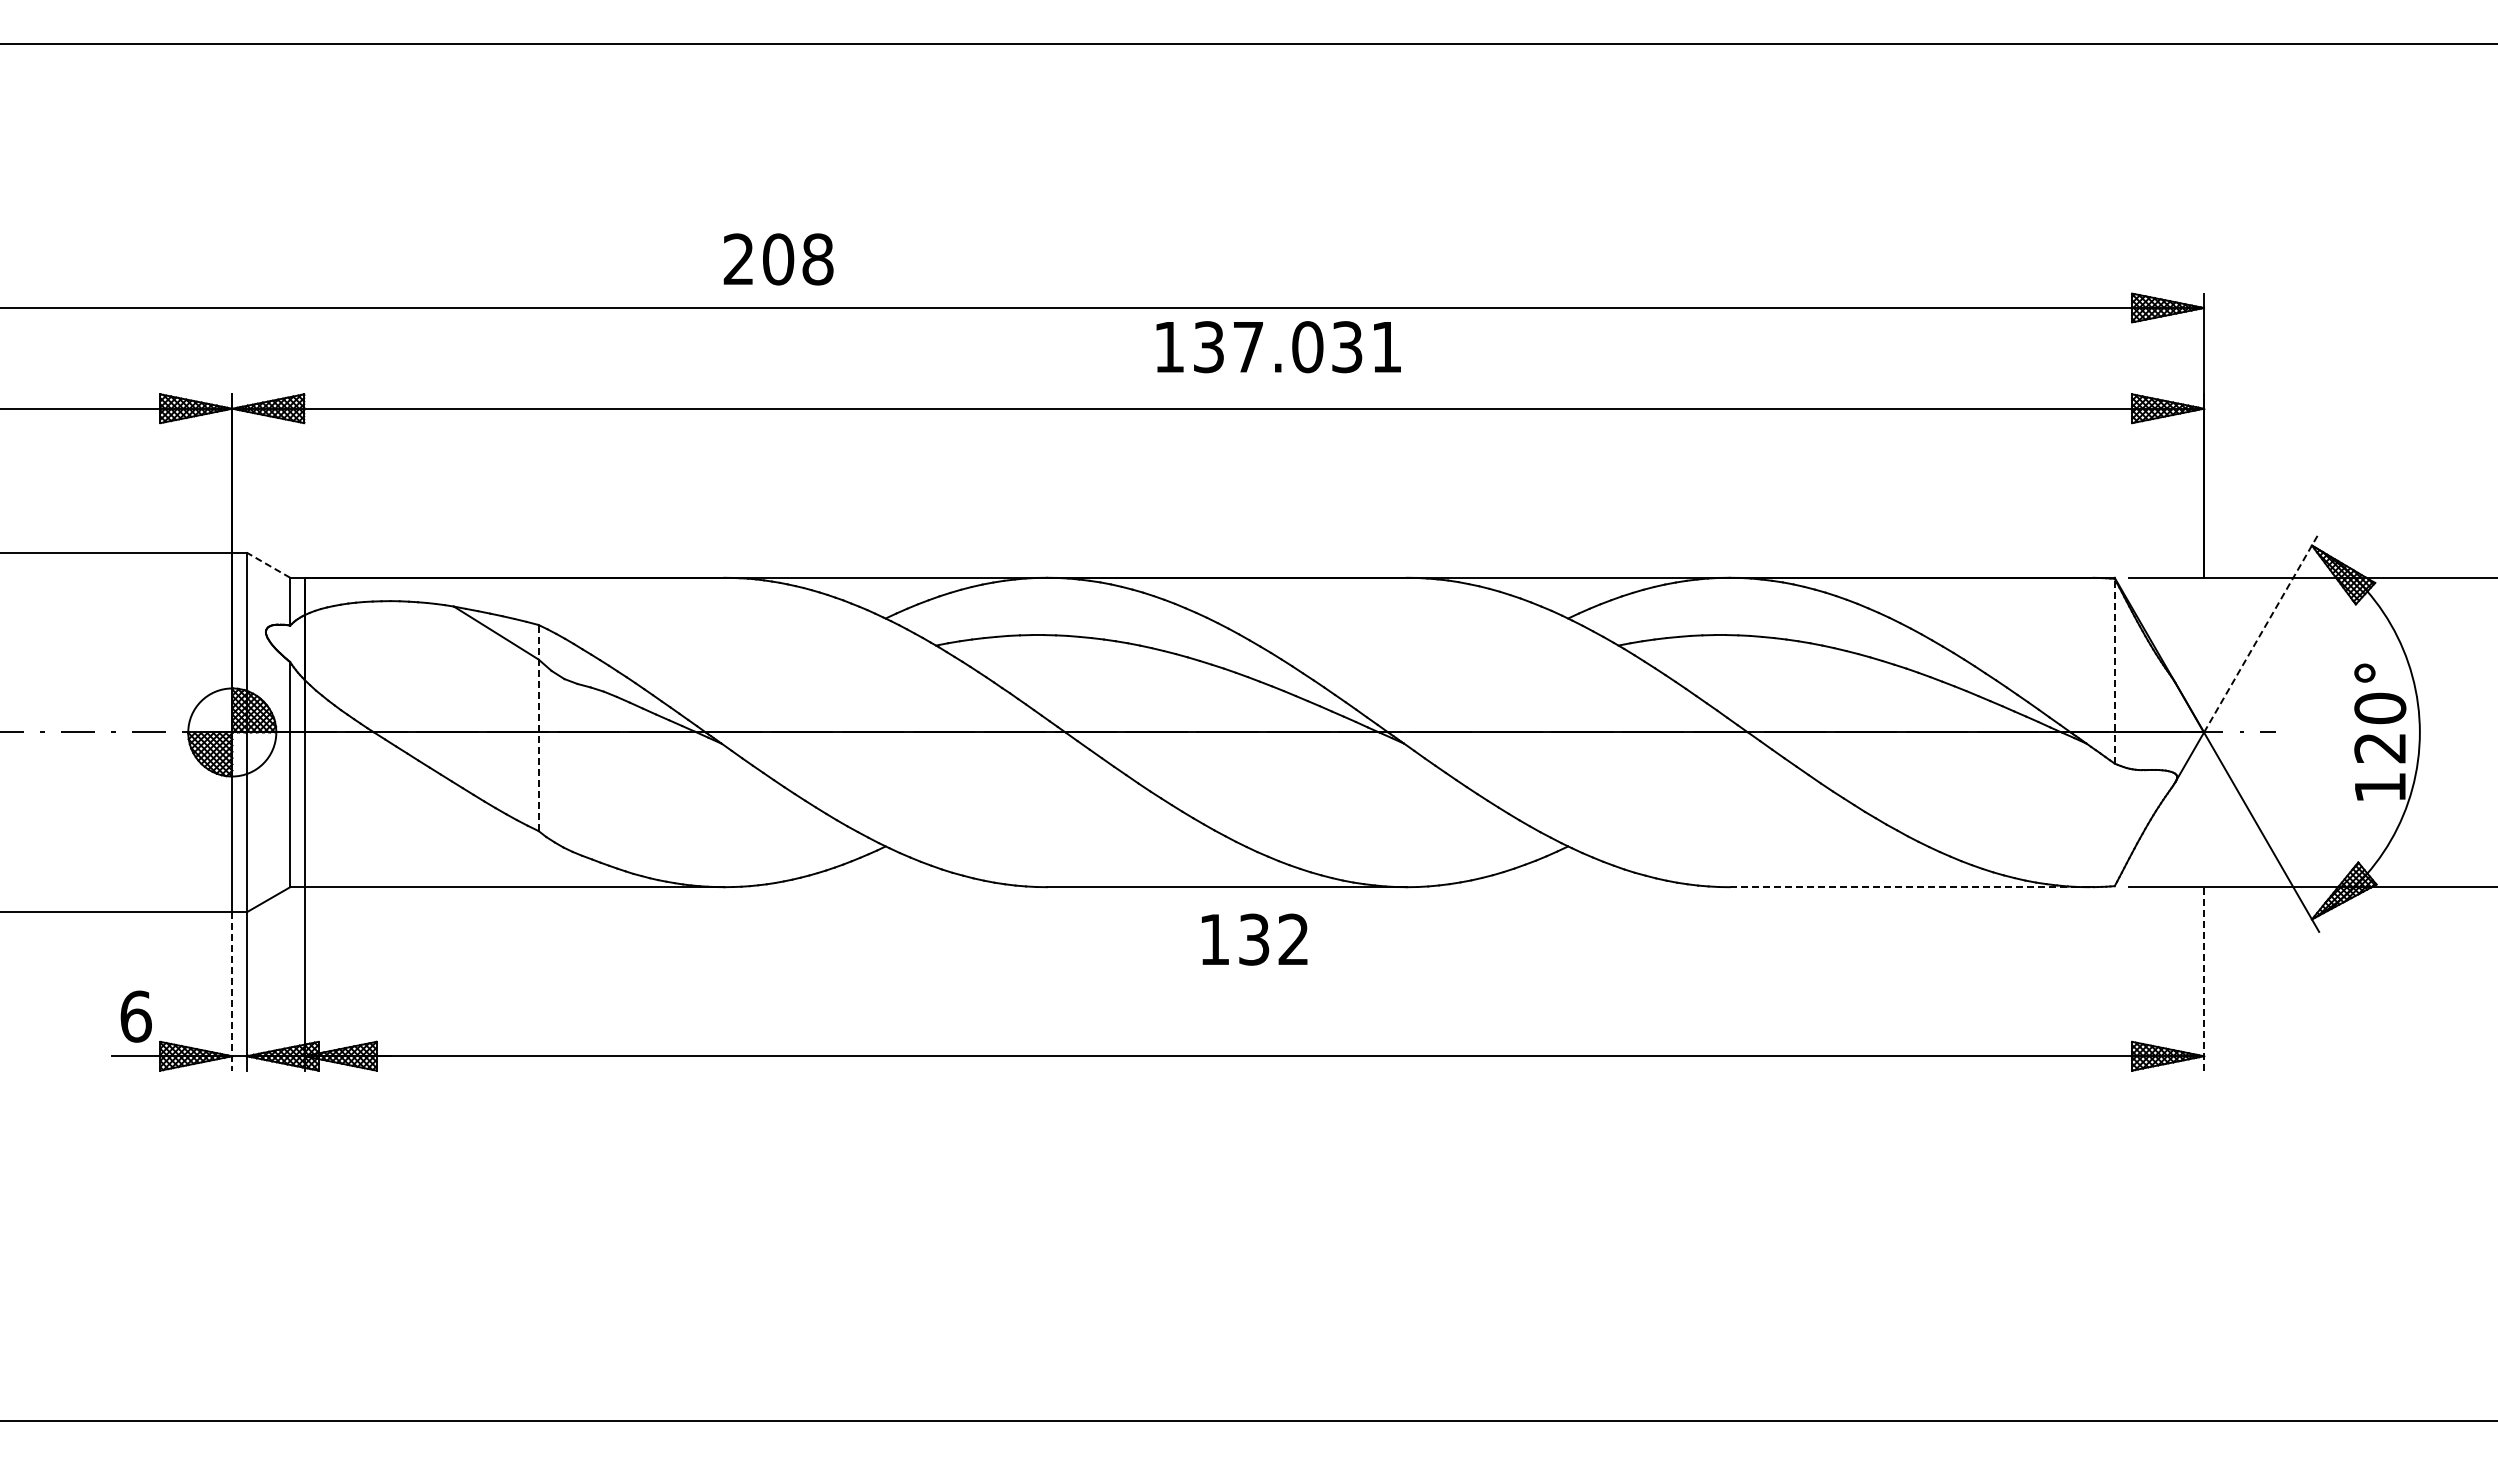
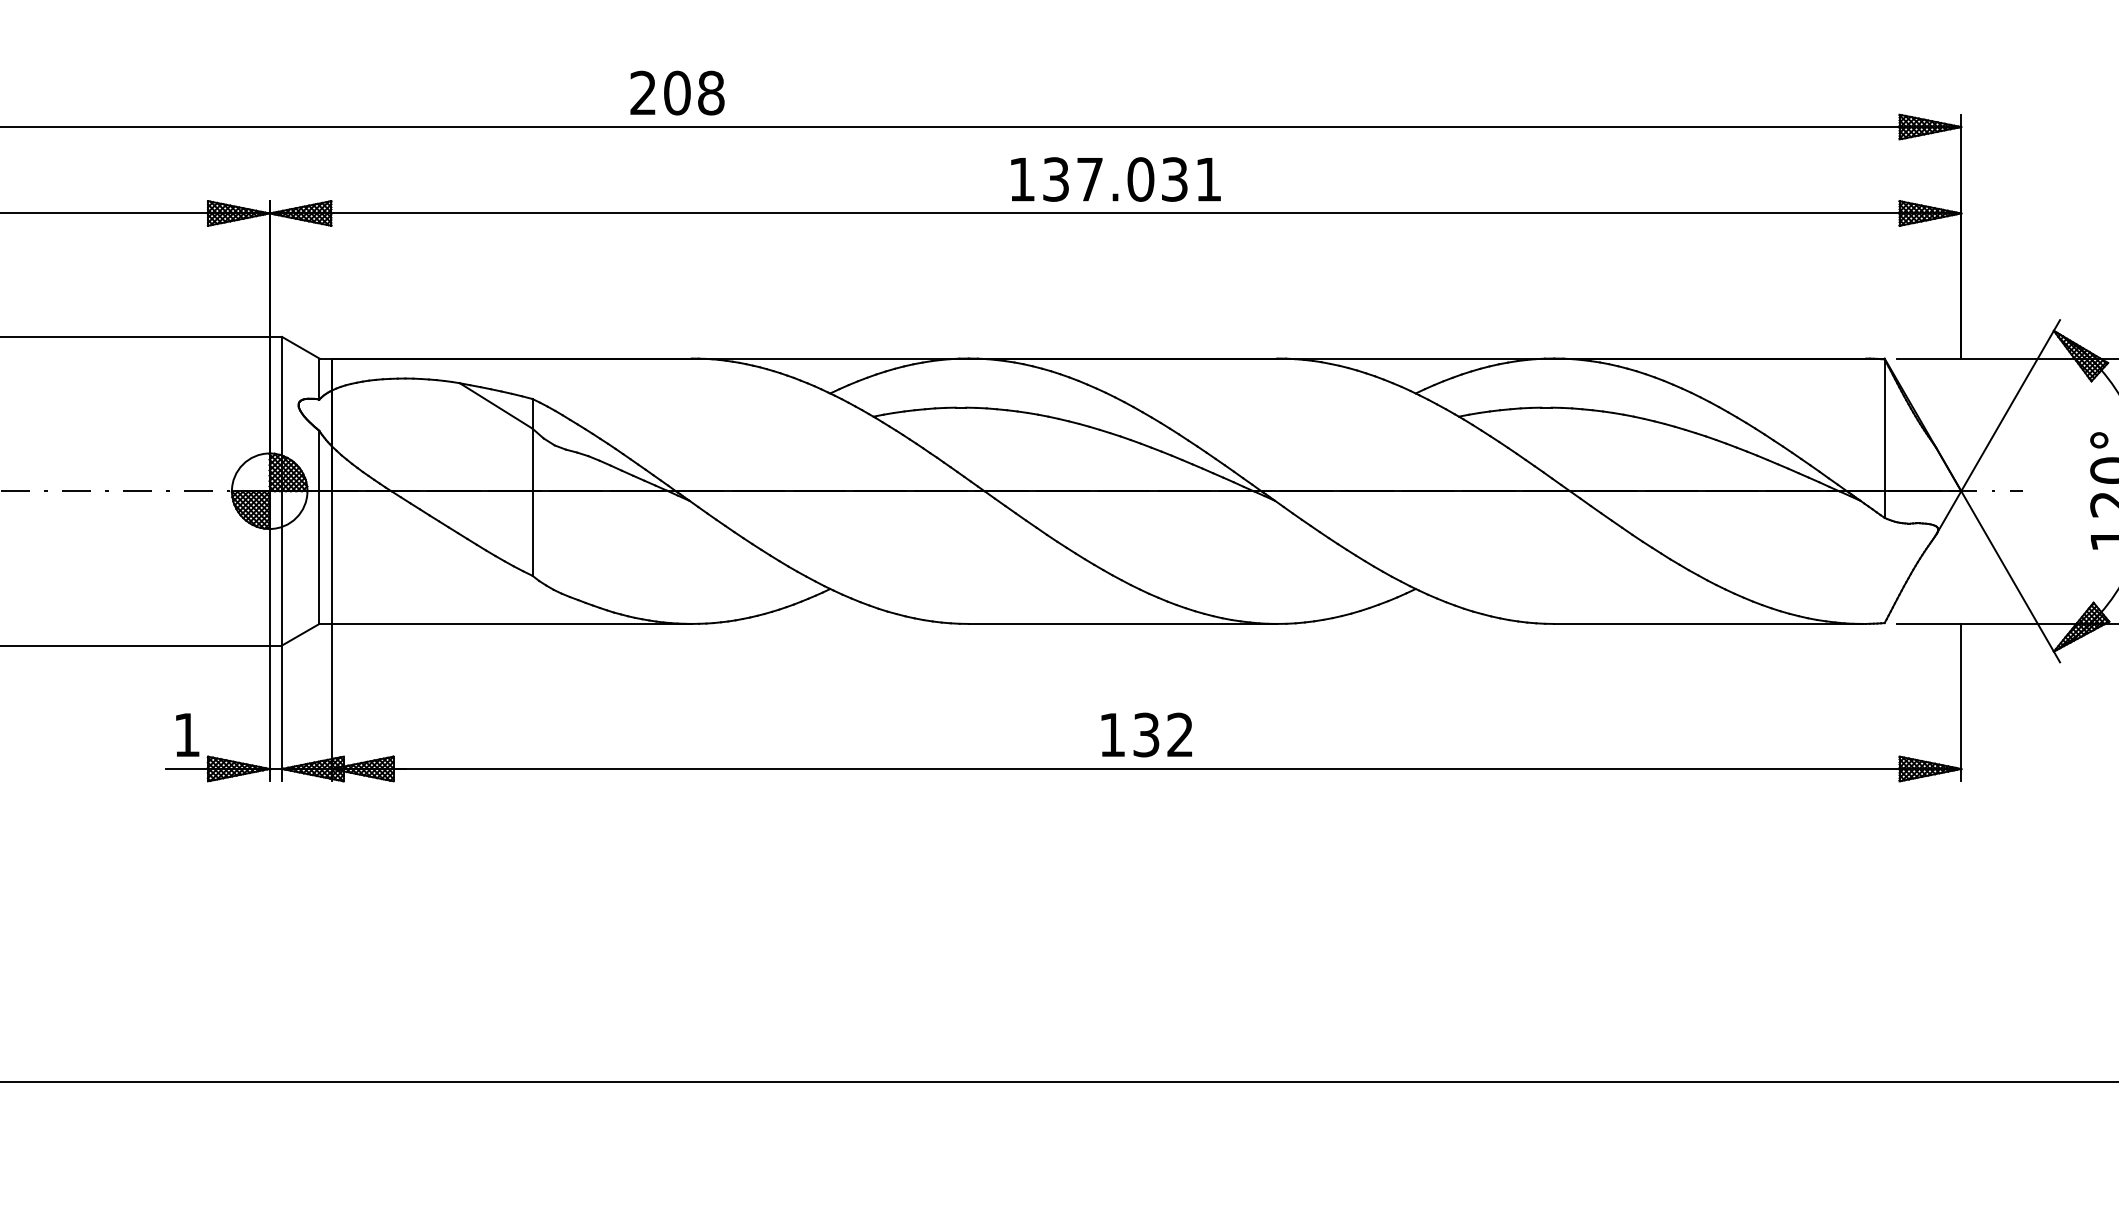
text: (778, 259) -> (677, 93), moved
text: (1278, 347) -> (1115, 179), moved
line: (268, 564) -> (300, 347), dashed -> solid
line: (2261, 632) -> (2010, 405), dashed -> solid
line: (2114, 670) -> (1884, 438), dashed -> solid
line: (538, 727) -> (532, 486), dashed -> solid
line: (1909, 887) -> (1708, 624), dashed -> solid
text: (1254, 939) -> (1146, 734), moved
line: (2204, 978) -> (1961, 702), dashed -> solid
line: (232, 992) -> (269, 714), dashed -> solid
text: (135, 1016) -> (186, 734), 6 -> 1

